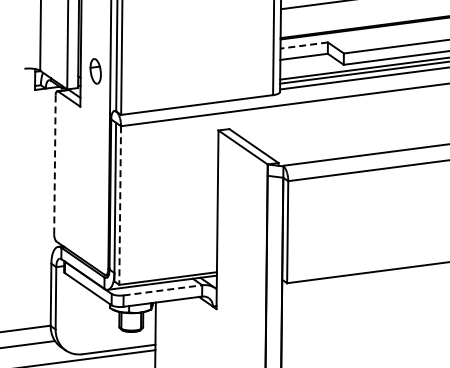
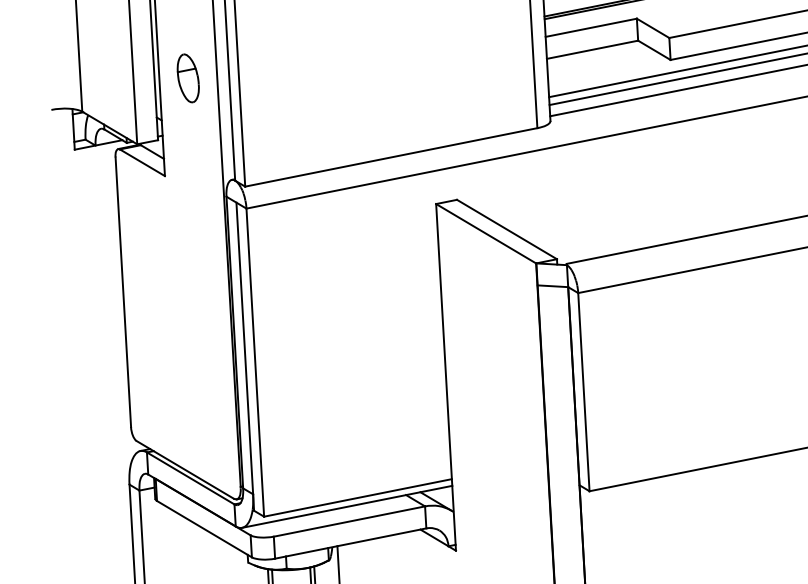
line: (304, 45) -> (591, 27), dashed -> solid
part: (95, 71) -> (187, 78), moved
line: (54, 165) -> (122, 293), dashed -> solid
line: (120, 206) -> (256, 364), dashed -> solid
line: (162, 290) -> (348, 521), dashed -> solid

